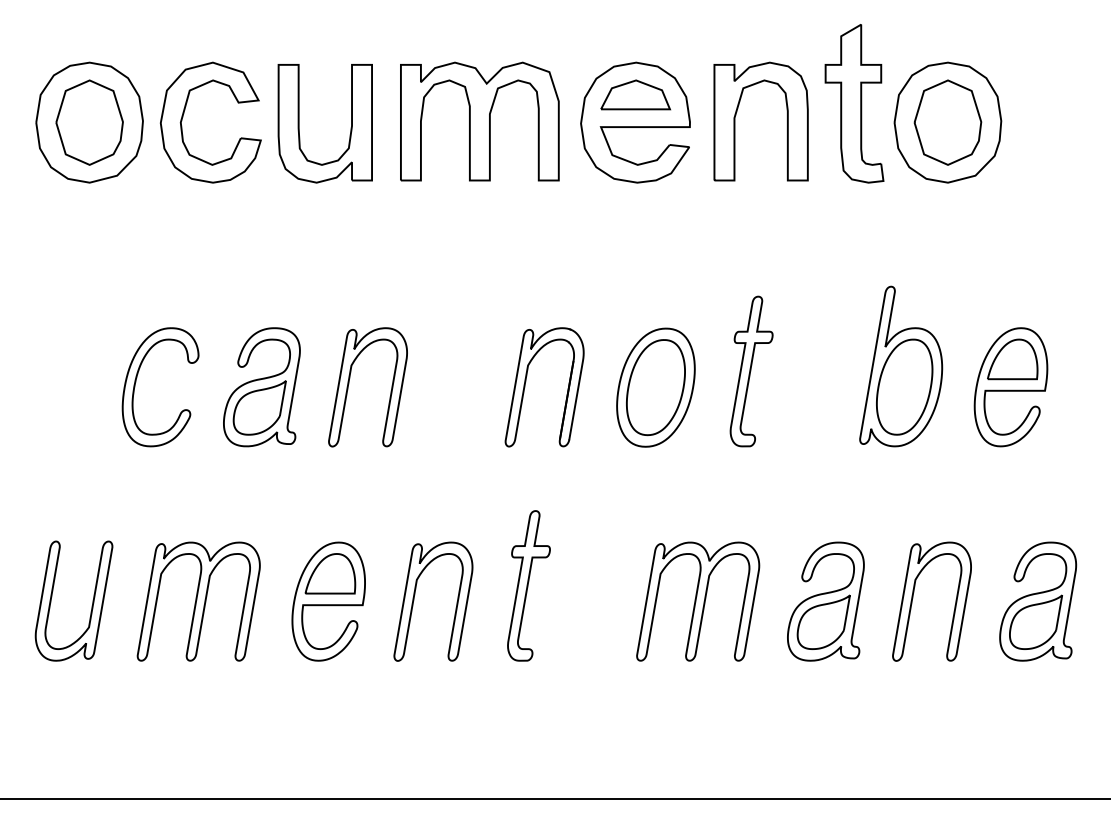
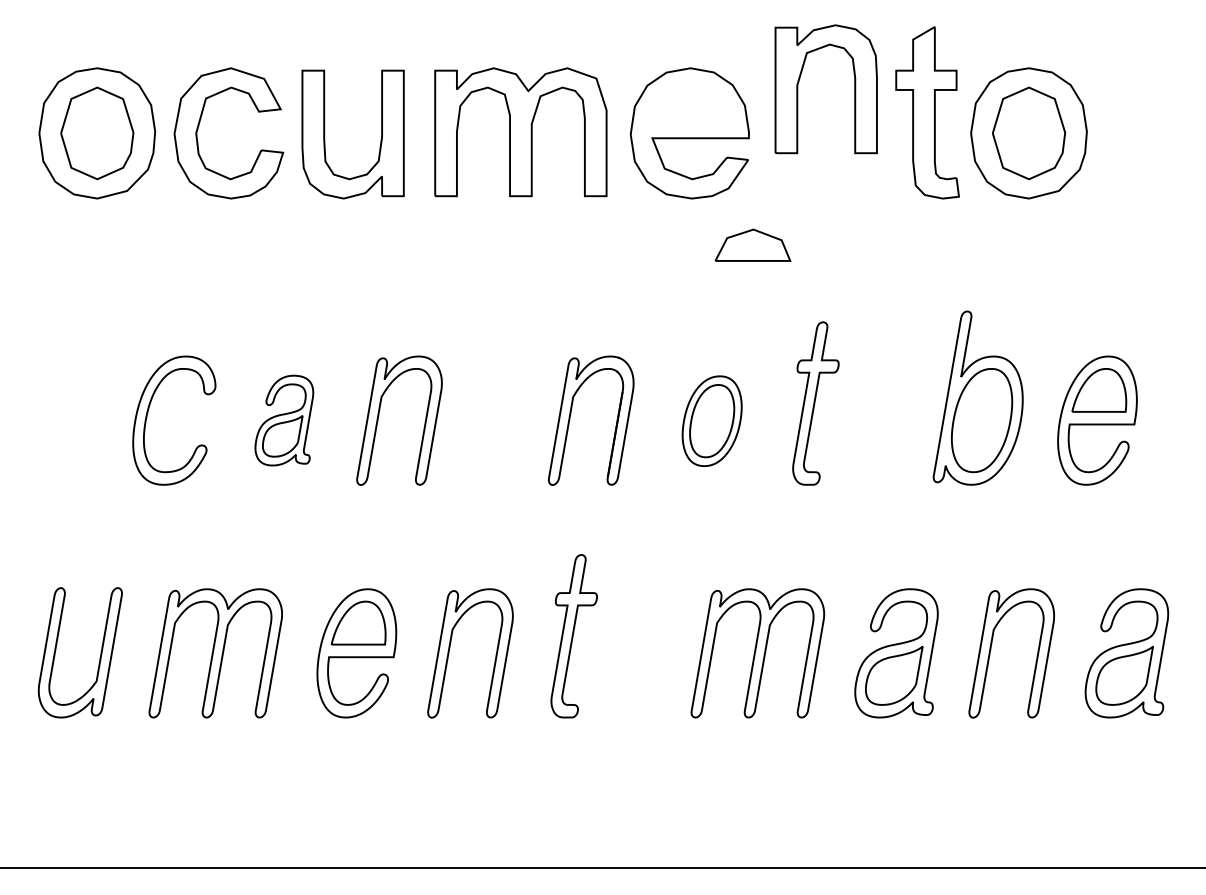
part: (635, 94) -> (752, 244), moved
part: (736, 115) -> (799, 82), moved
part: (262, 387) -> (284, 420), size x0.7
part: (656, 388) -> (712, 421), size x0.7

